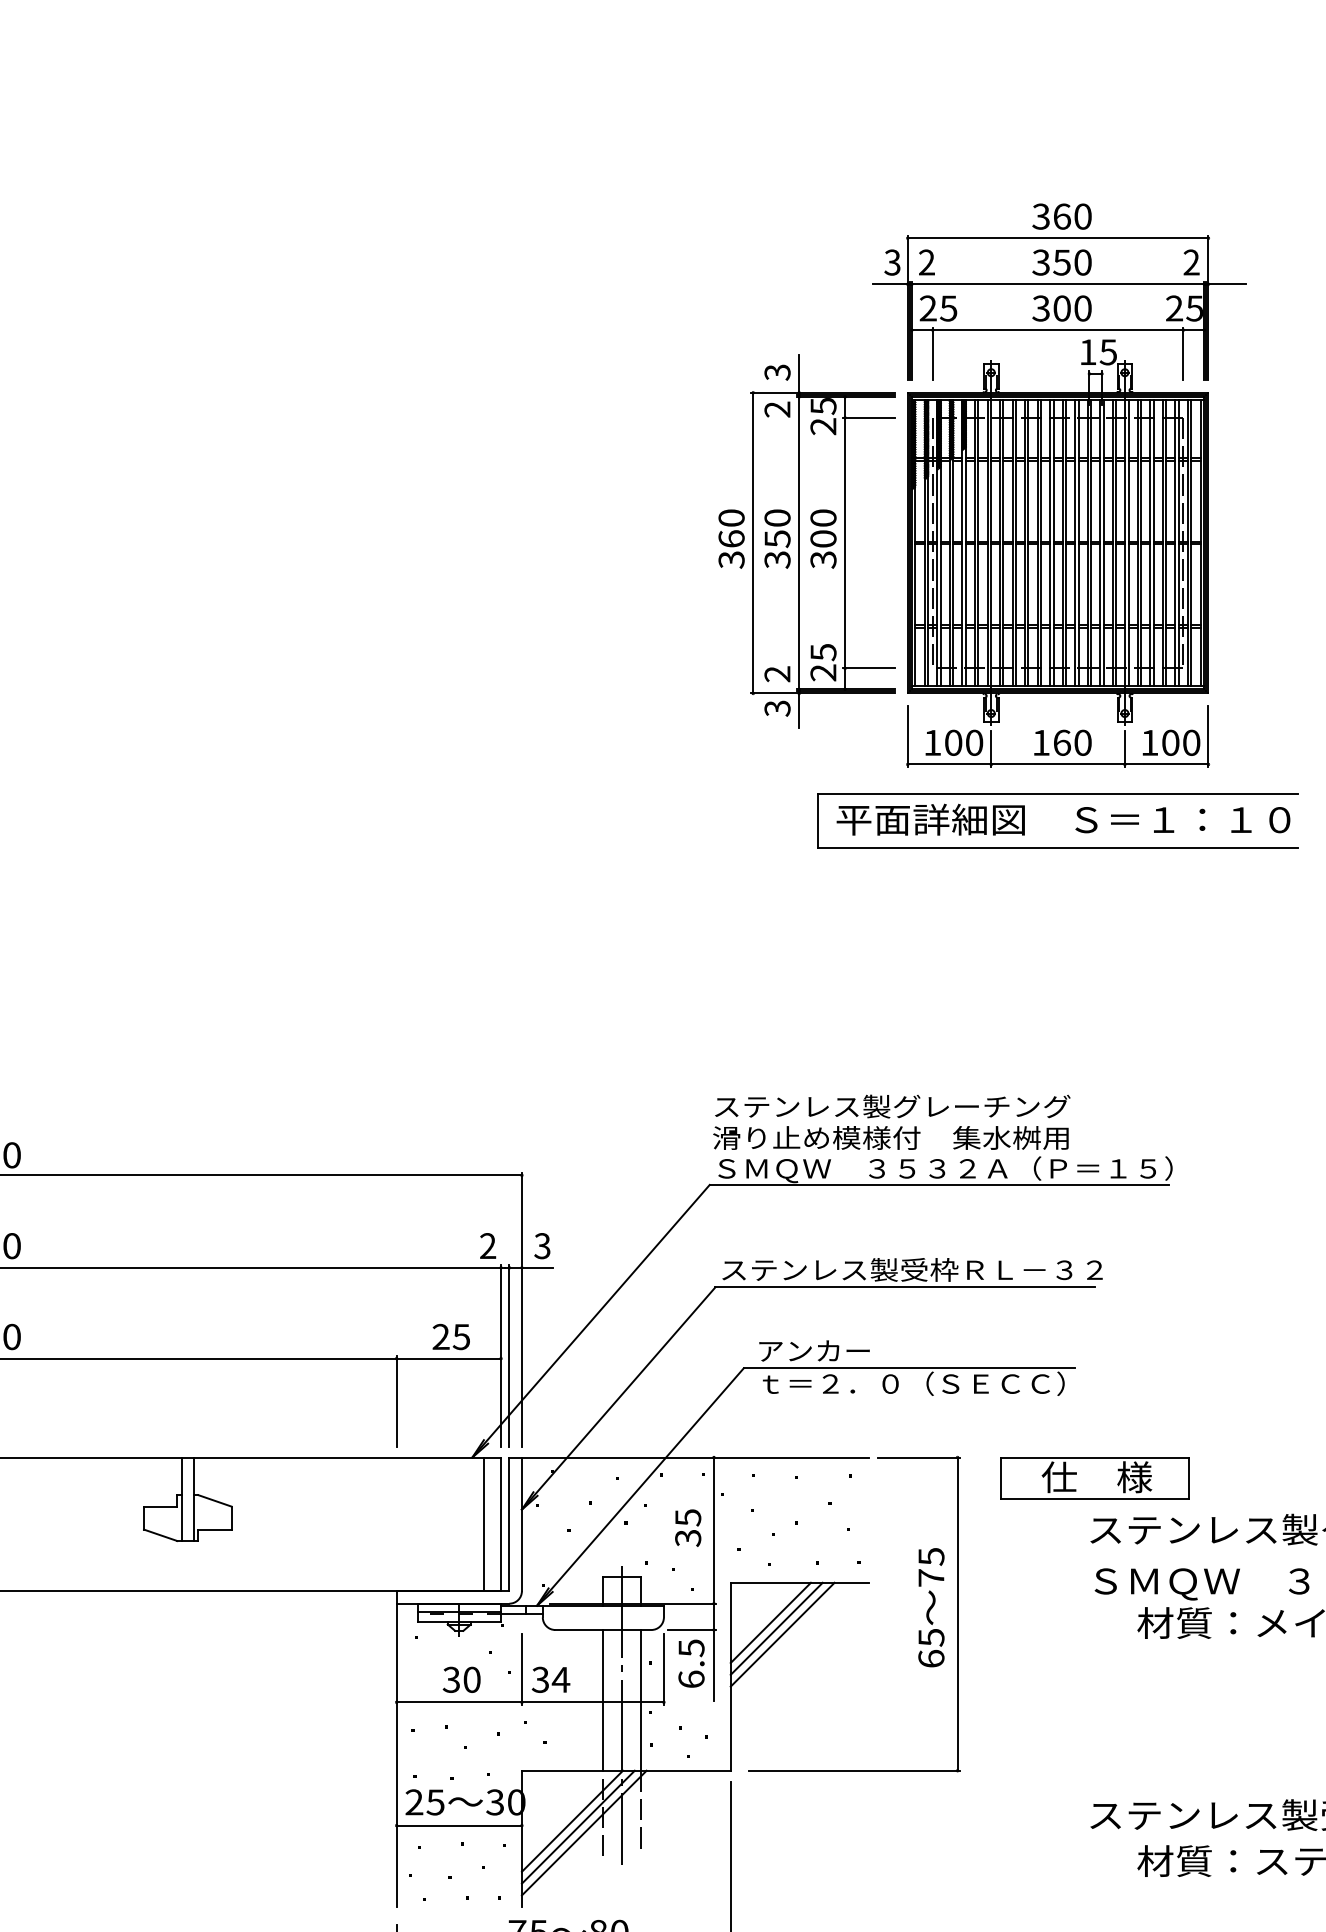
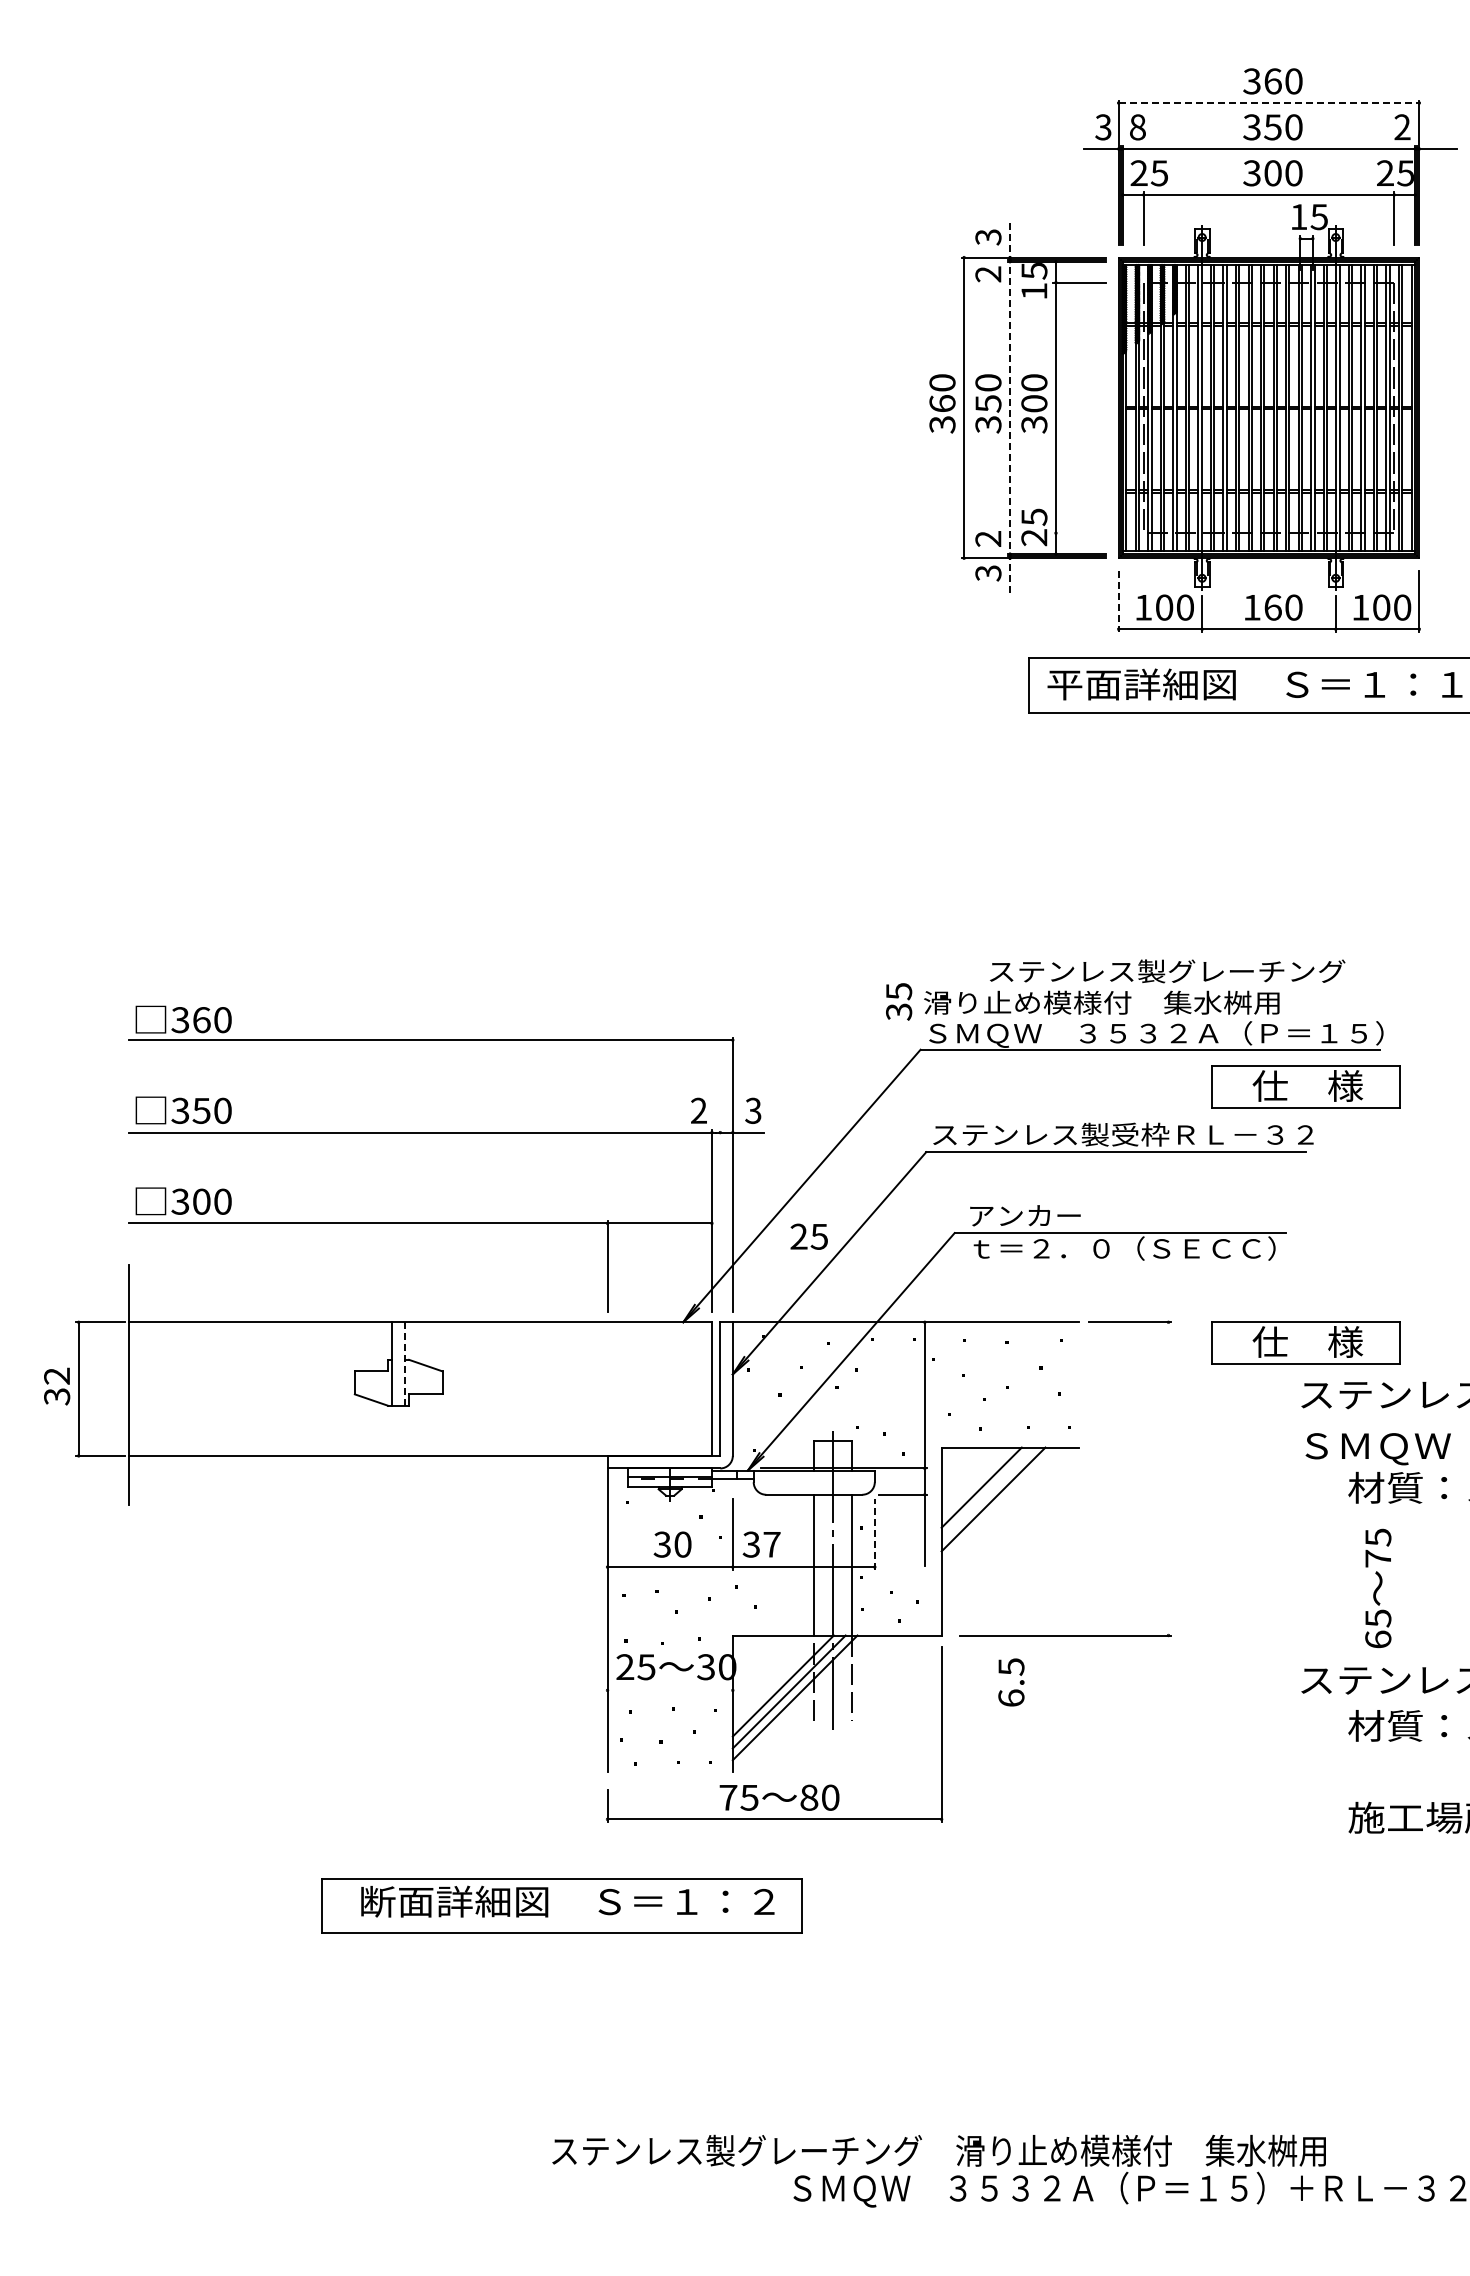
line: (1058, 238) -> (1269, 103), solid -> dashed
text: (926, 262) -> (1137, 127), 2 -> 8
text: (823, 426) -> (1034, 291), 25 -> 15
line: (799, 540) -> (1010, 405), solid -> dashed
line: (868, 668) -> (1079, 533), removed
line: (907, 736) -> (1118, 601), solid -> dashed
text: (892, 1106) -> (1167, 971), moved
part: (1094, 1221) -> (1305, 1086), added
text: (450, 1336) -> (808, 1236), moved
line: (509, 1355) -> (720, 1220), removed
line: (193, 1499) -> (404, 1364), solid -> dashed
line: (484, 1523) -> (695, 1388), removed
text: (688, 1527) -> (899, 1001), moved
text: (931, 1606) -> (1378, 1587), moved
line: (957, 1613) -> (1168, 1478), removed
line: (776, 1628) -> (987, 1493), removed
text: (691, 1663) -> (1011, 1682), moved
line: (663, 1668) -> (874, 1533), solid -> dashed
text: (560, 1679) -> (771, 1544), 34 -> 37
line: (458, 1825) -> (669, 1690), removed

